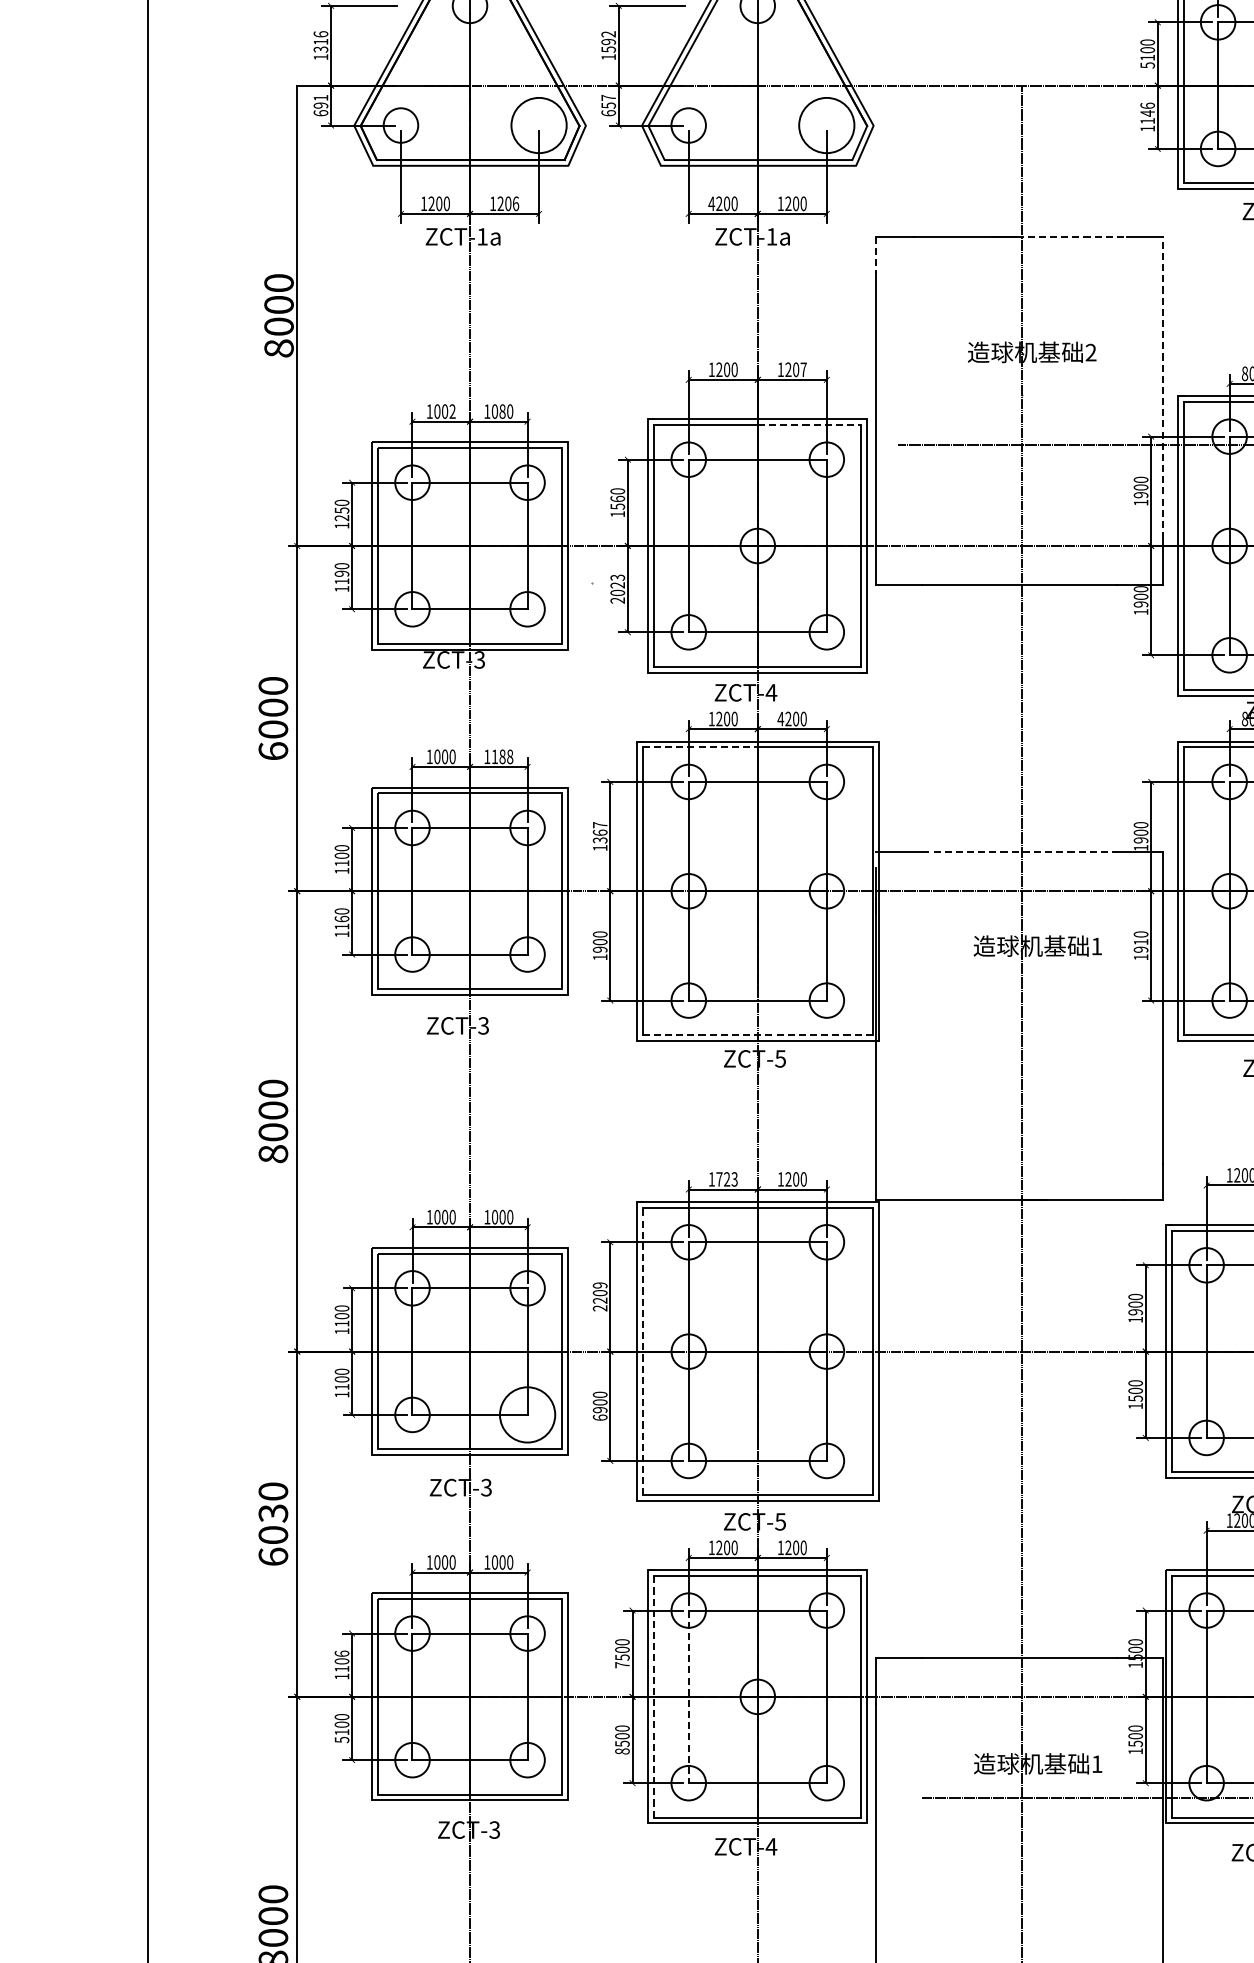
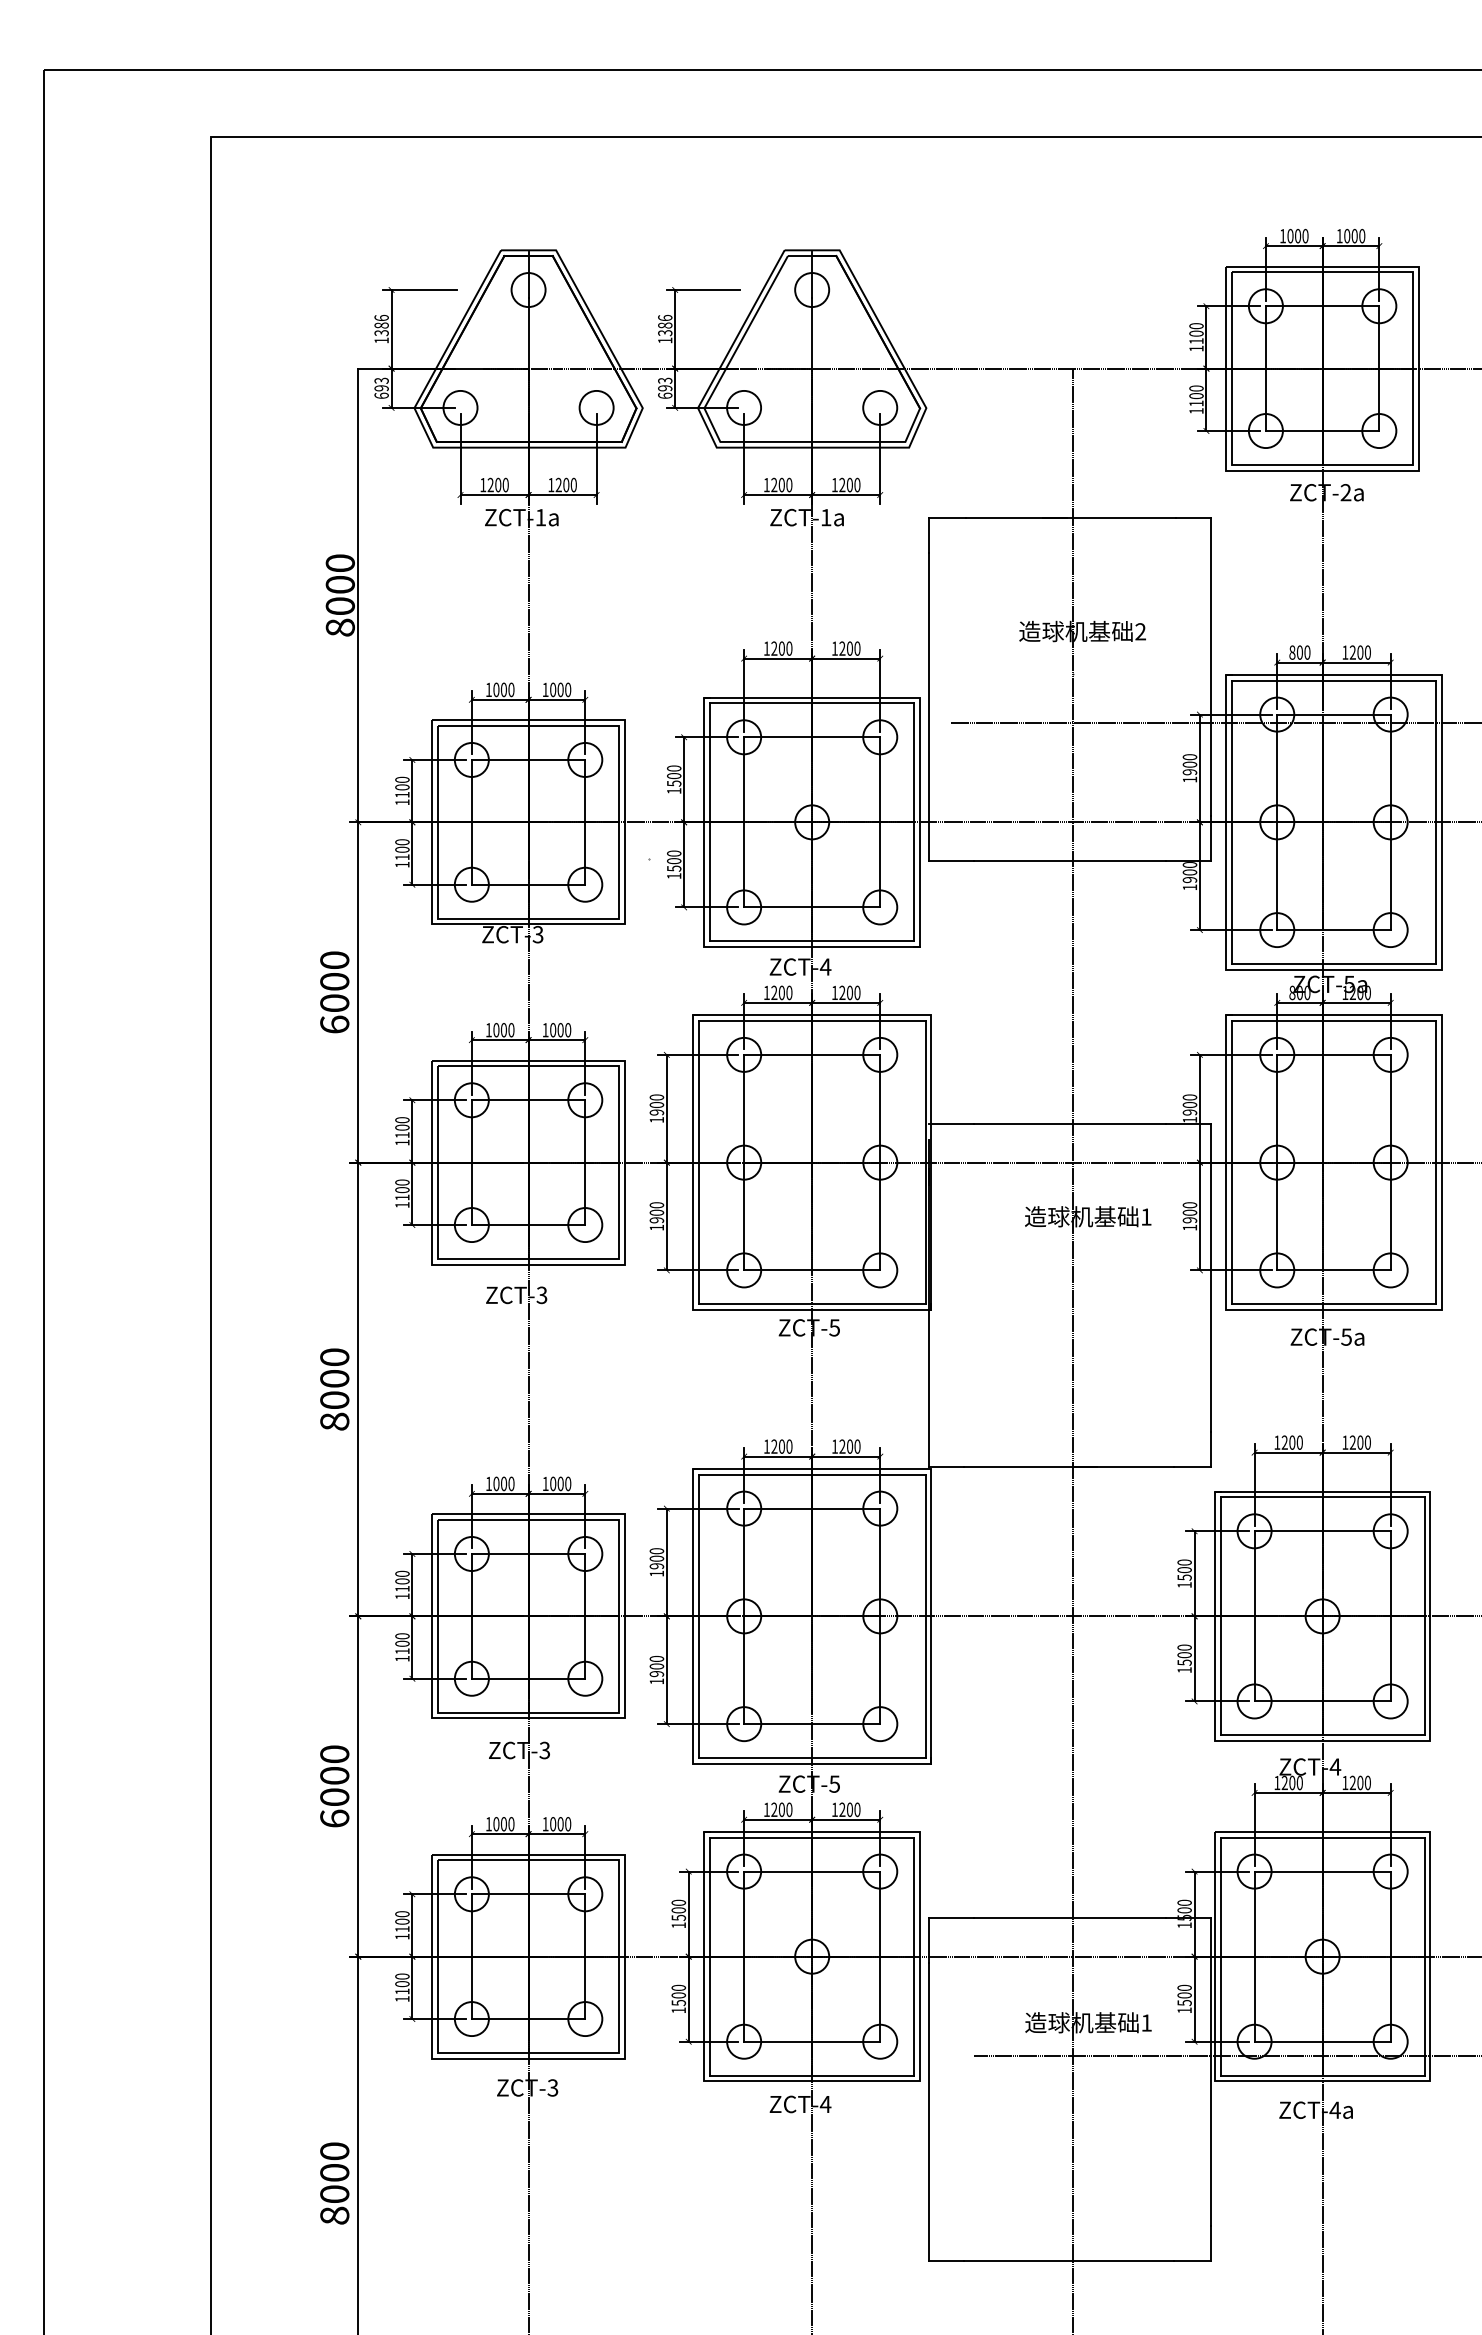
text: (608, 40) -> (665, 324), 1592 -> 1386
text: (320, 41) -> (381, 325), 1316 -> 1386
text: (1147, 65) -> (1196, 348), 5100 -> 1100
text: (320, 97) -> (381, 380), 691 -> 693
text: (608, 101) -> (665, 384), 657 -> 693
text: (1147, 109) -> (1196, 392), 1146 -> 1100
circle: (538, 125) -> (596, 407), size x0.62
circle: (827, 125) -> (880, 407), size x0.62
text: (515, 203) -> (573, 484), 1206 -> 1200
text: (711, 204) -> (766, 485), 4200 -> 1200
line: (1071, 236) -> (1121, 517), dashed -> solid
line: (876, 254) -> (929, 535), dashed -> solid
text: (803, 369) -> (857, 648), 1207 -> 1200
line: (1162, 387) -> (1211, 666), dashed -> solid
text: (452, 411) -> (511, 689), 1002 -> 1000
text: (502, 411) -> (560, 689), 1080 -> 1000
line: (809, 425) -> (863, 703), dashed -> solid
text: (618, 498) -> (674, 775), 1560 -> 1500
text: (342, 513) -> (402, 790), 1250 -> 1100
text: (342, 573) -> (402, 849), 1190 -> 1100
text: (618, 588) -> (674, 864), 2023 -> 1500
text: (780, 718) -> (834, 992), 4200 -> 1200
line: (700, 747) -> (755, 1020), dashed -> solid
text: (502, 757) -> (560, 1030), 1188 -> 1000
text: (599, 832) -> (656, 1104), 1367 -> 1900
line: (1019, 852) -> (1070, 1124), dashed -> solid
text: (342, 919) -> (402, 1190), 1160 -> 1100
text: (1140, 941) -> (1189, 1212), 1910 -> 1900
line: (757, 1035) -> (811, 1304), dashed -> solid
text: (726, 1179) -> (781, 1446), 1723 -> 1200
text: (599, 1296) -> (656, 1562), 2209 -> 1900
text: (1135, 1312) -> (1184, 1577), 1900 -> 1500
line: (642, 1351) -> (698, 1616), dashed -> solid
circle: (527, 1414) -> (585, 1678), size x0.62
text: (599, 1417) -> (656, 1681), 6900 -> 1900
text: (273, 1514) -> (334, 1776), 6030 -> 6000
text: (342, 1654) -> (402, 1914), 1106 -> 1100
text: (622, 1665) -> (678, 1925), 7500 -> 1500
line: (654, 1696) -> (710, 1956), dashed -> solid
line: (689, 1697) -> (744, 1957), dashed -> solid
text: (342, 1740) -> (402, 1999), 5100 -> 1100
text: (622, 1751) -> (678, 2010), 8500 -> 1500

